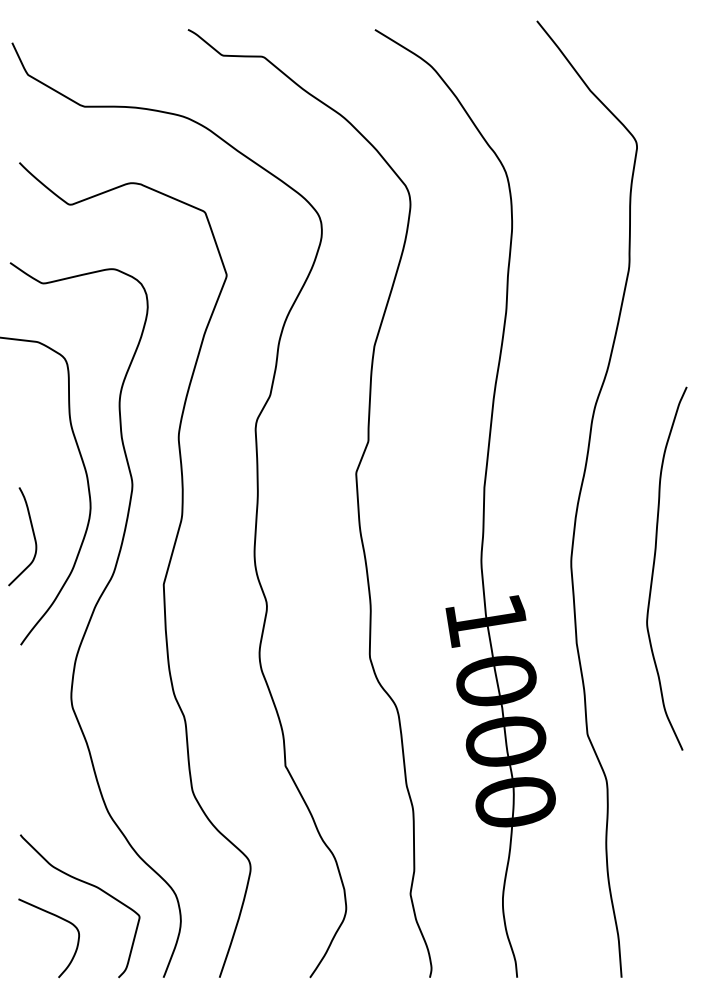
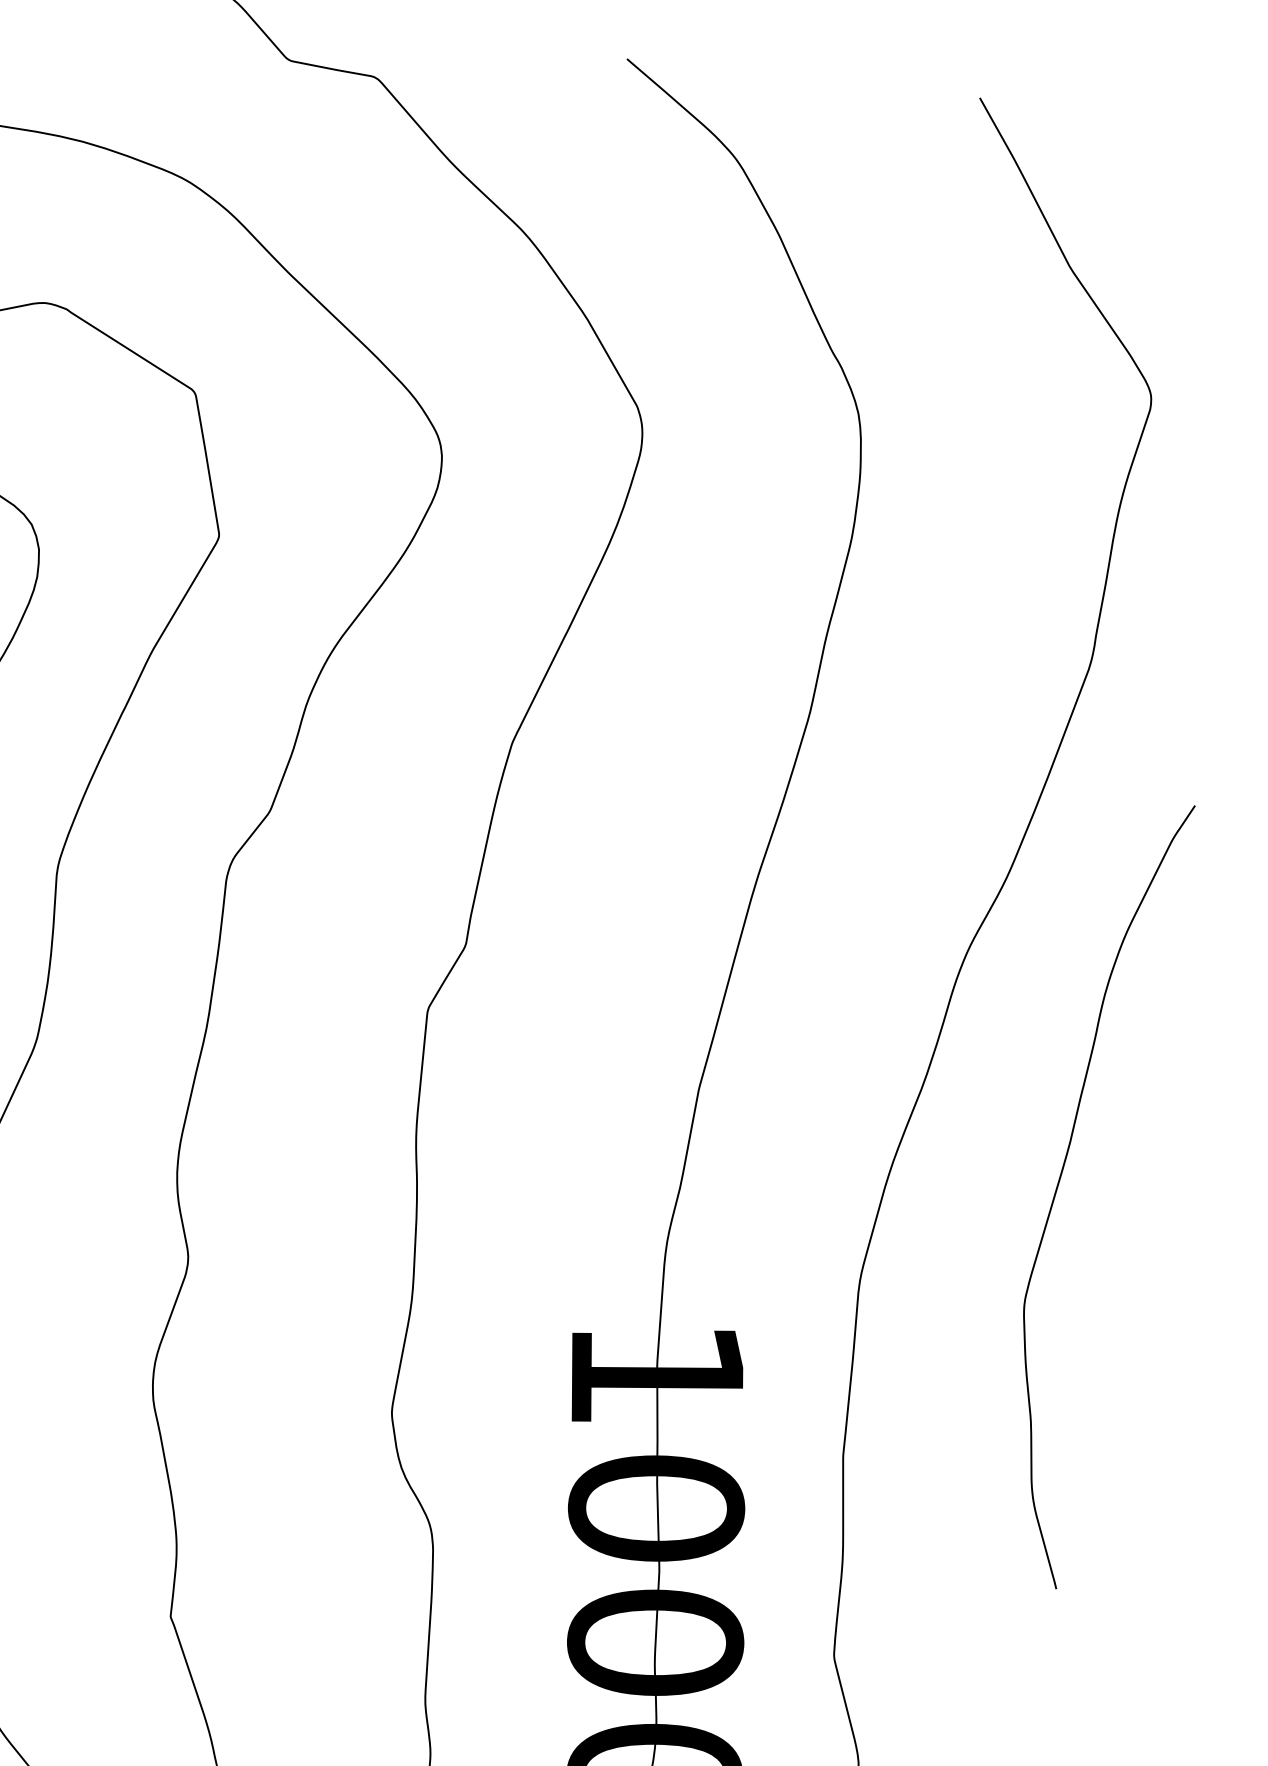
curve: (654, 568) -> (1060, 1185), moved

